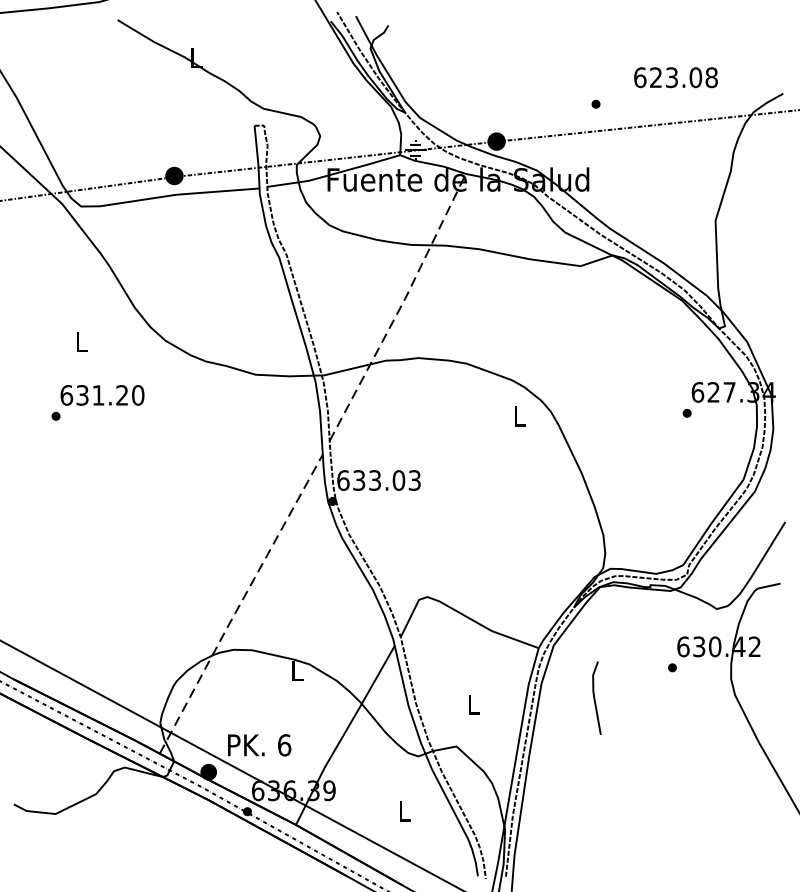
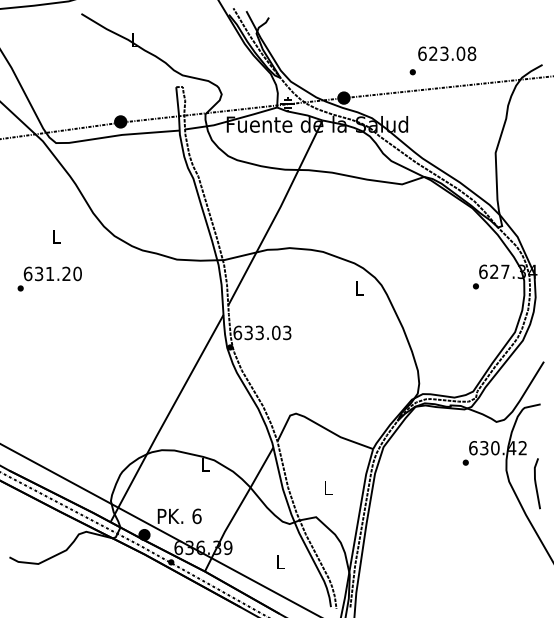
text: (676, 77) -> (447, 53), moved
line: (400, 306) -> (277, 212), dashed -> solid
text: (97, 401) -> (49, 278), moved
line: (240, 604) -> (166, 418), dashed -> solid
line: (595, 697) -> (536, 483), moved

